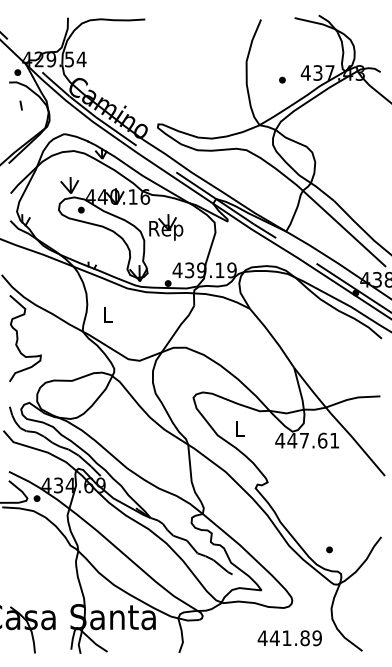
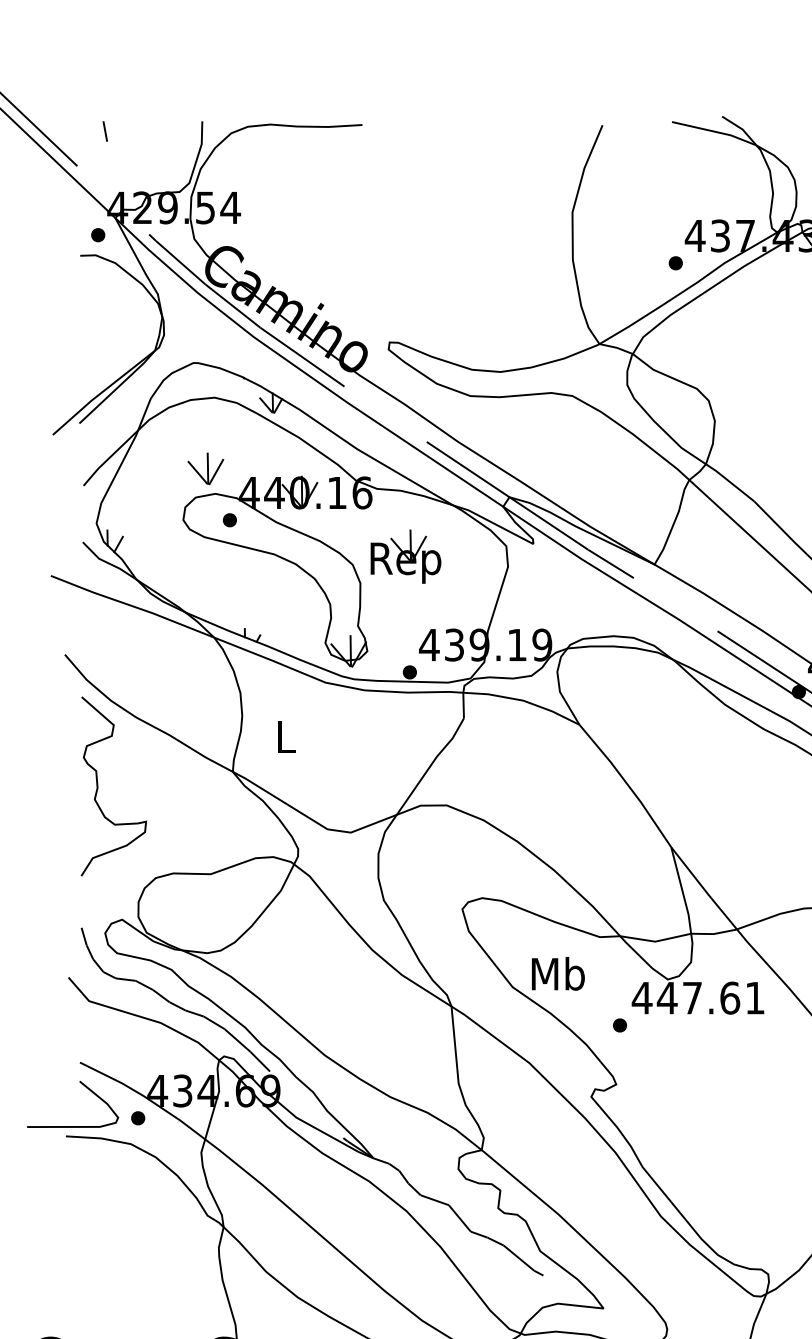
part: (282, 79) -> (675, 261), moved
line: (20, 105) -> (103, 131), moved
text: (239, 428) -> (557, 972), L -> Mb
part: (329, 549) -> (619, 1024), moved

